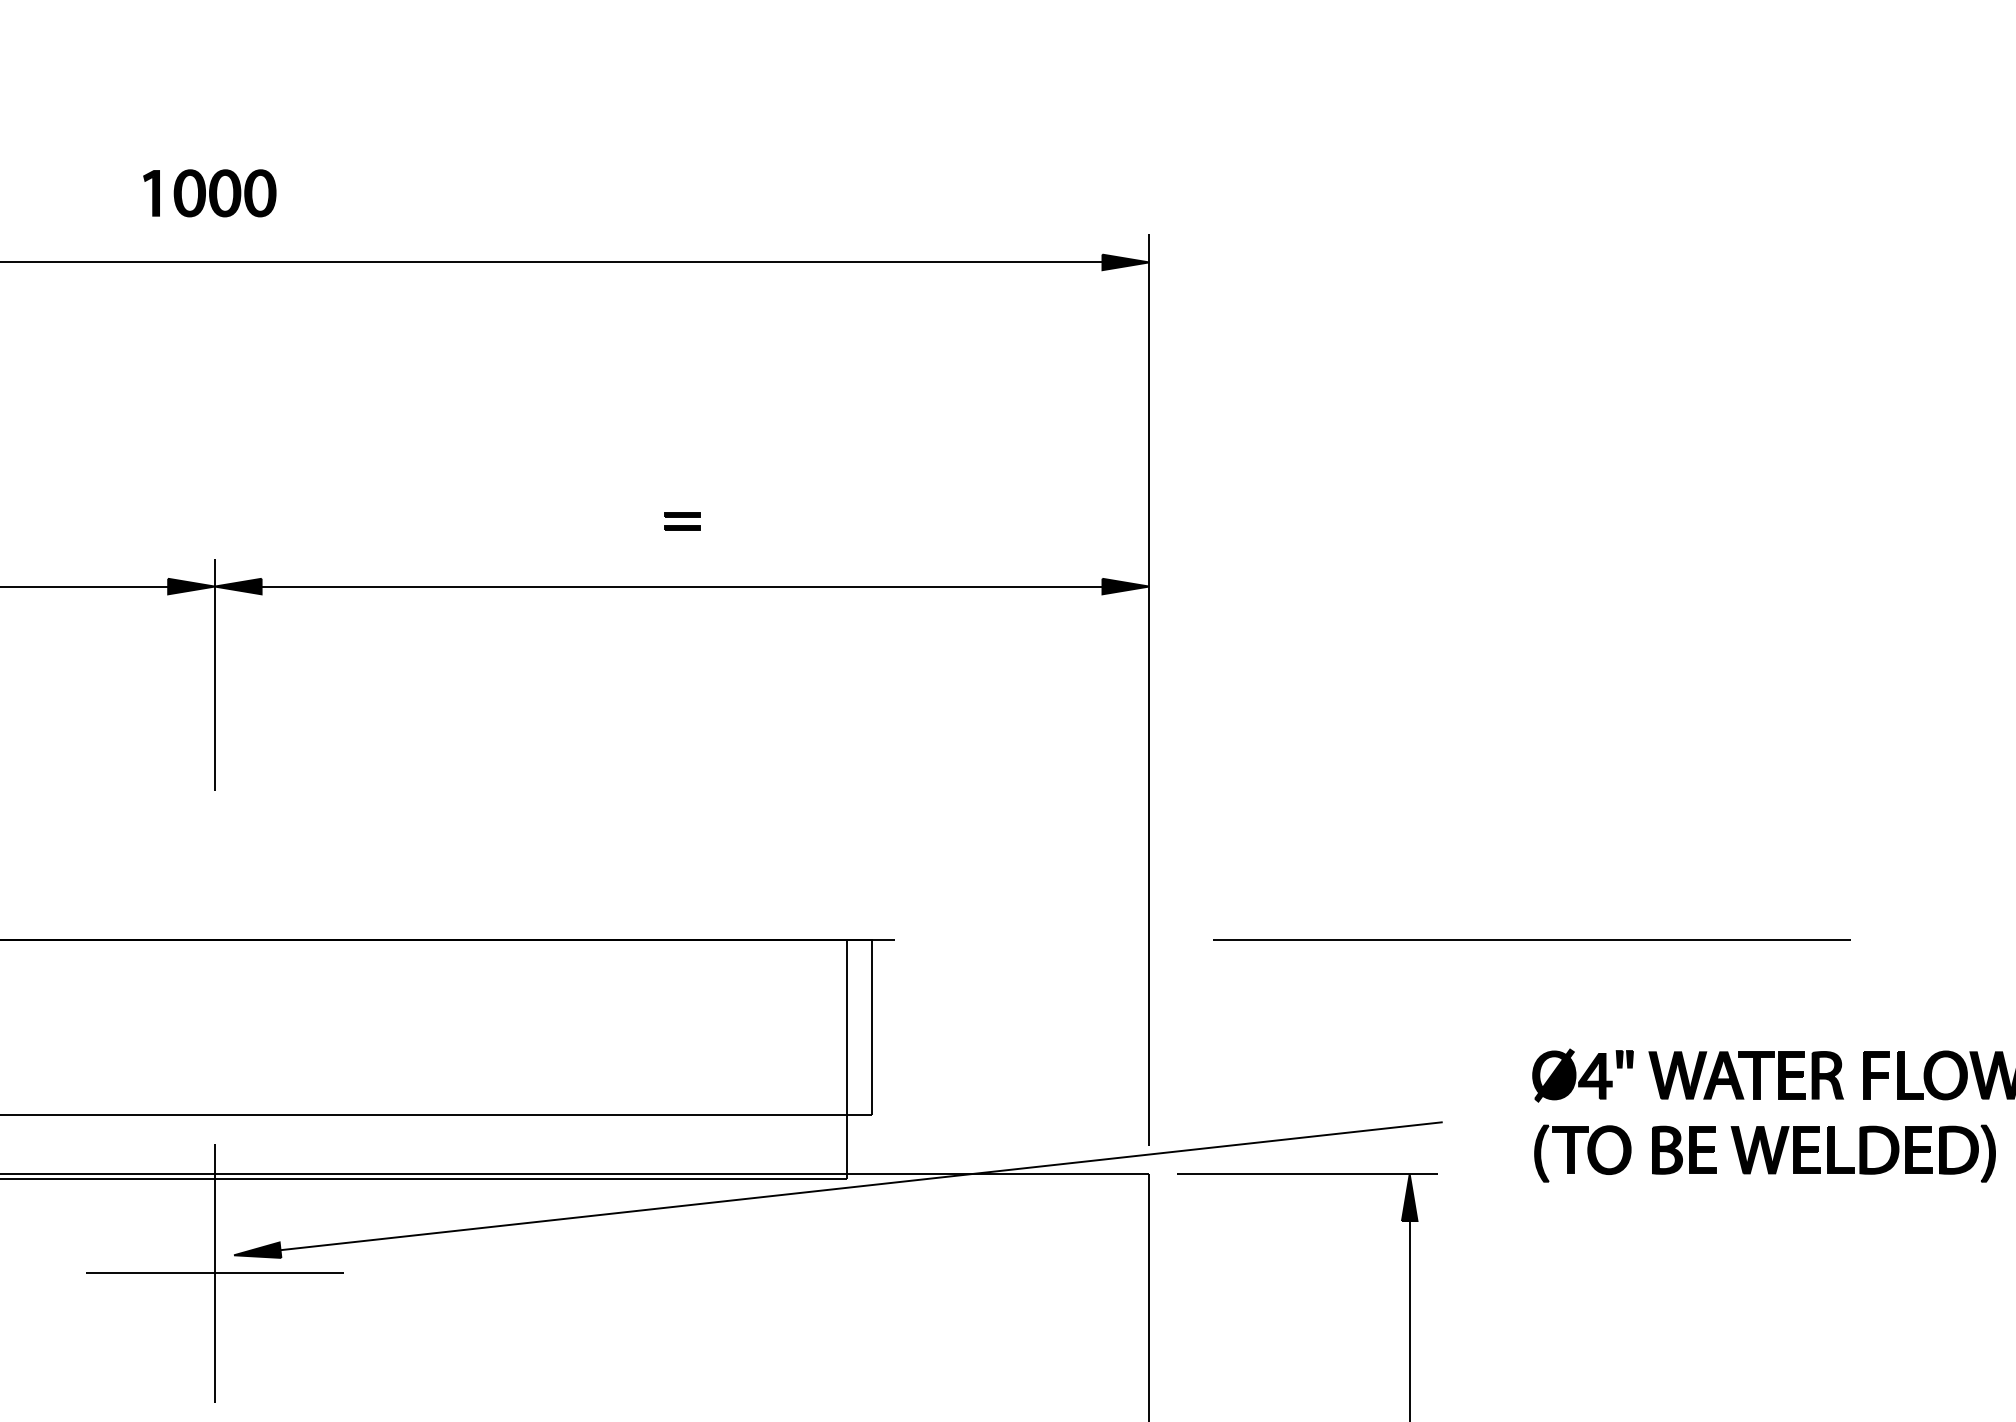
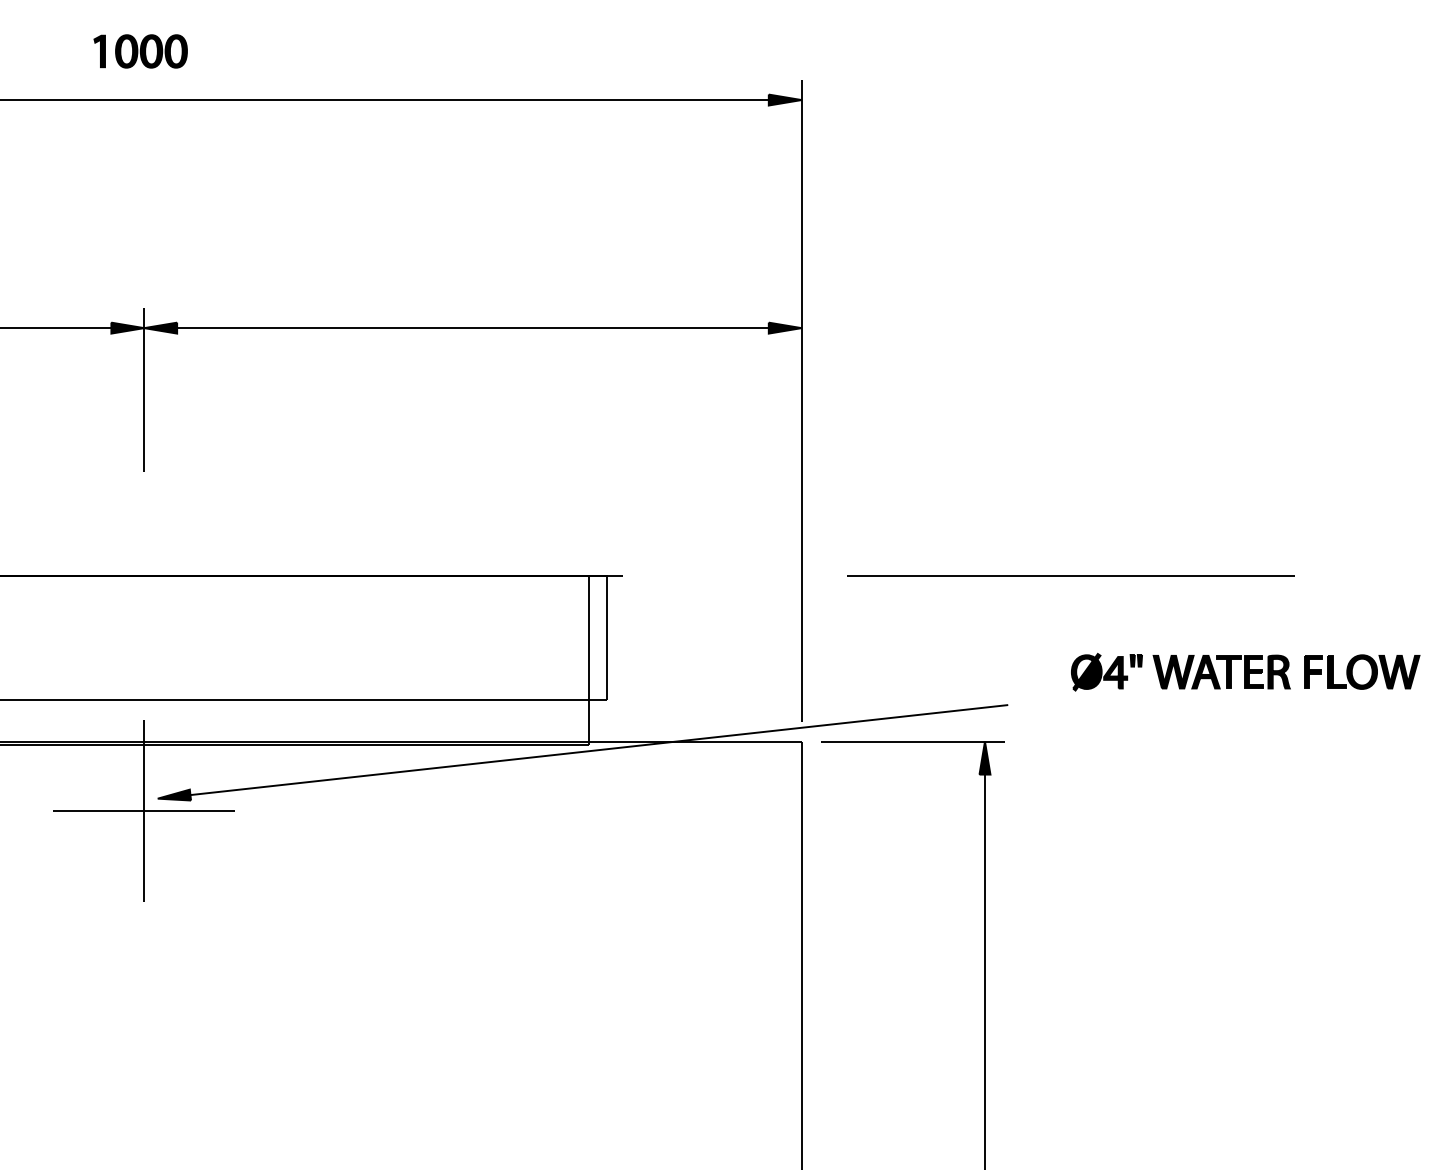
part: (682, 520) -> (473, 281), removed
part: (1764, 1152) -> (1234, 726), removed

